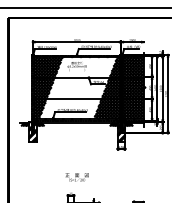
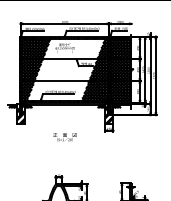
text: (76, 177) -> (64, 137), moved

